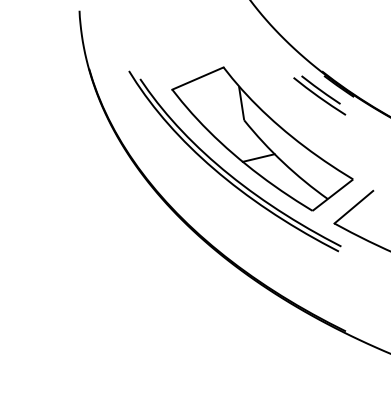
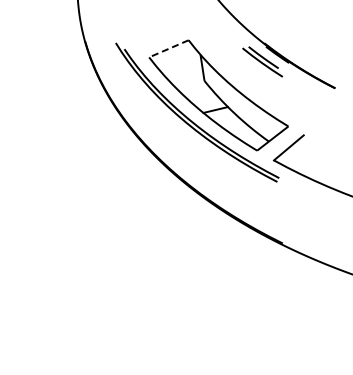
line: (197, 78) -> (168, 48), solid -> dashed

